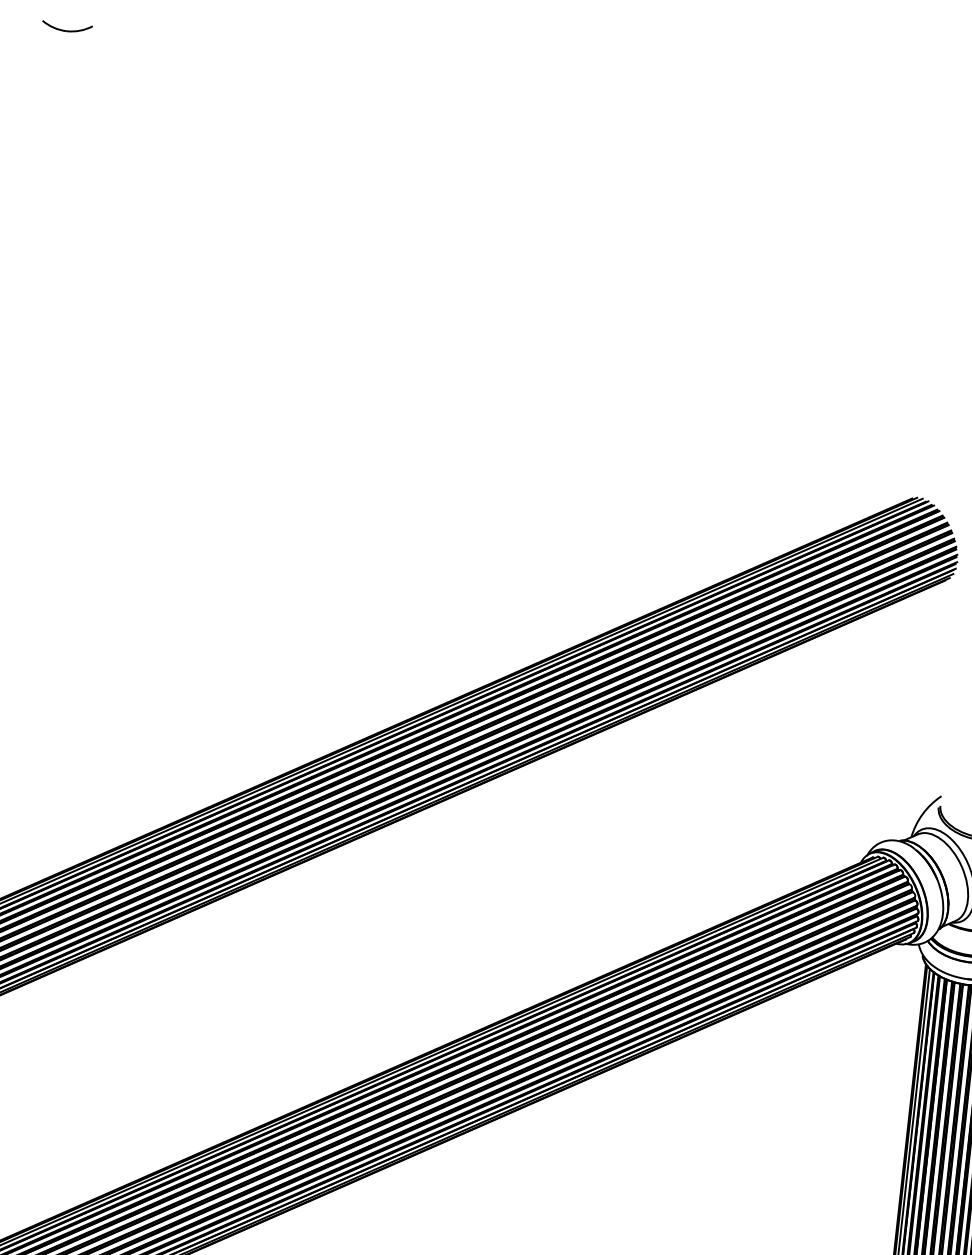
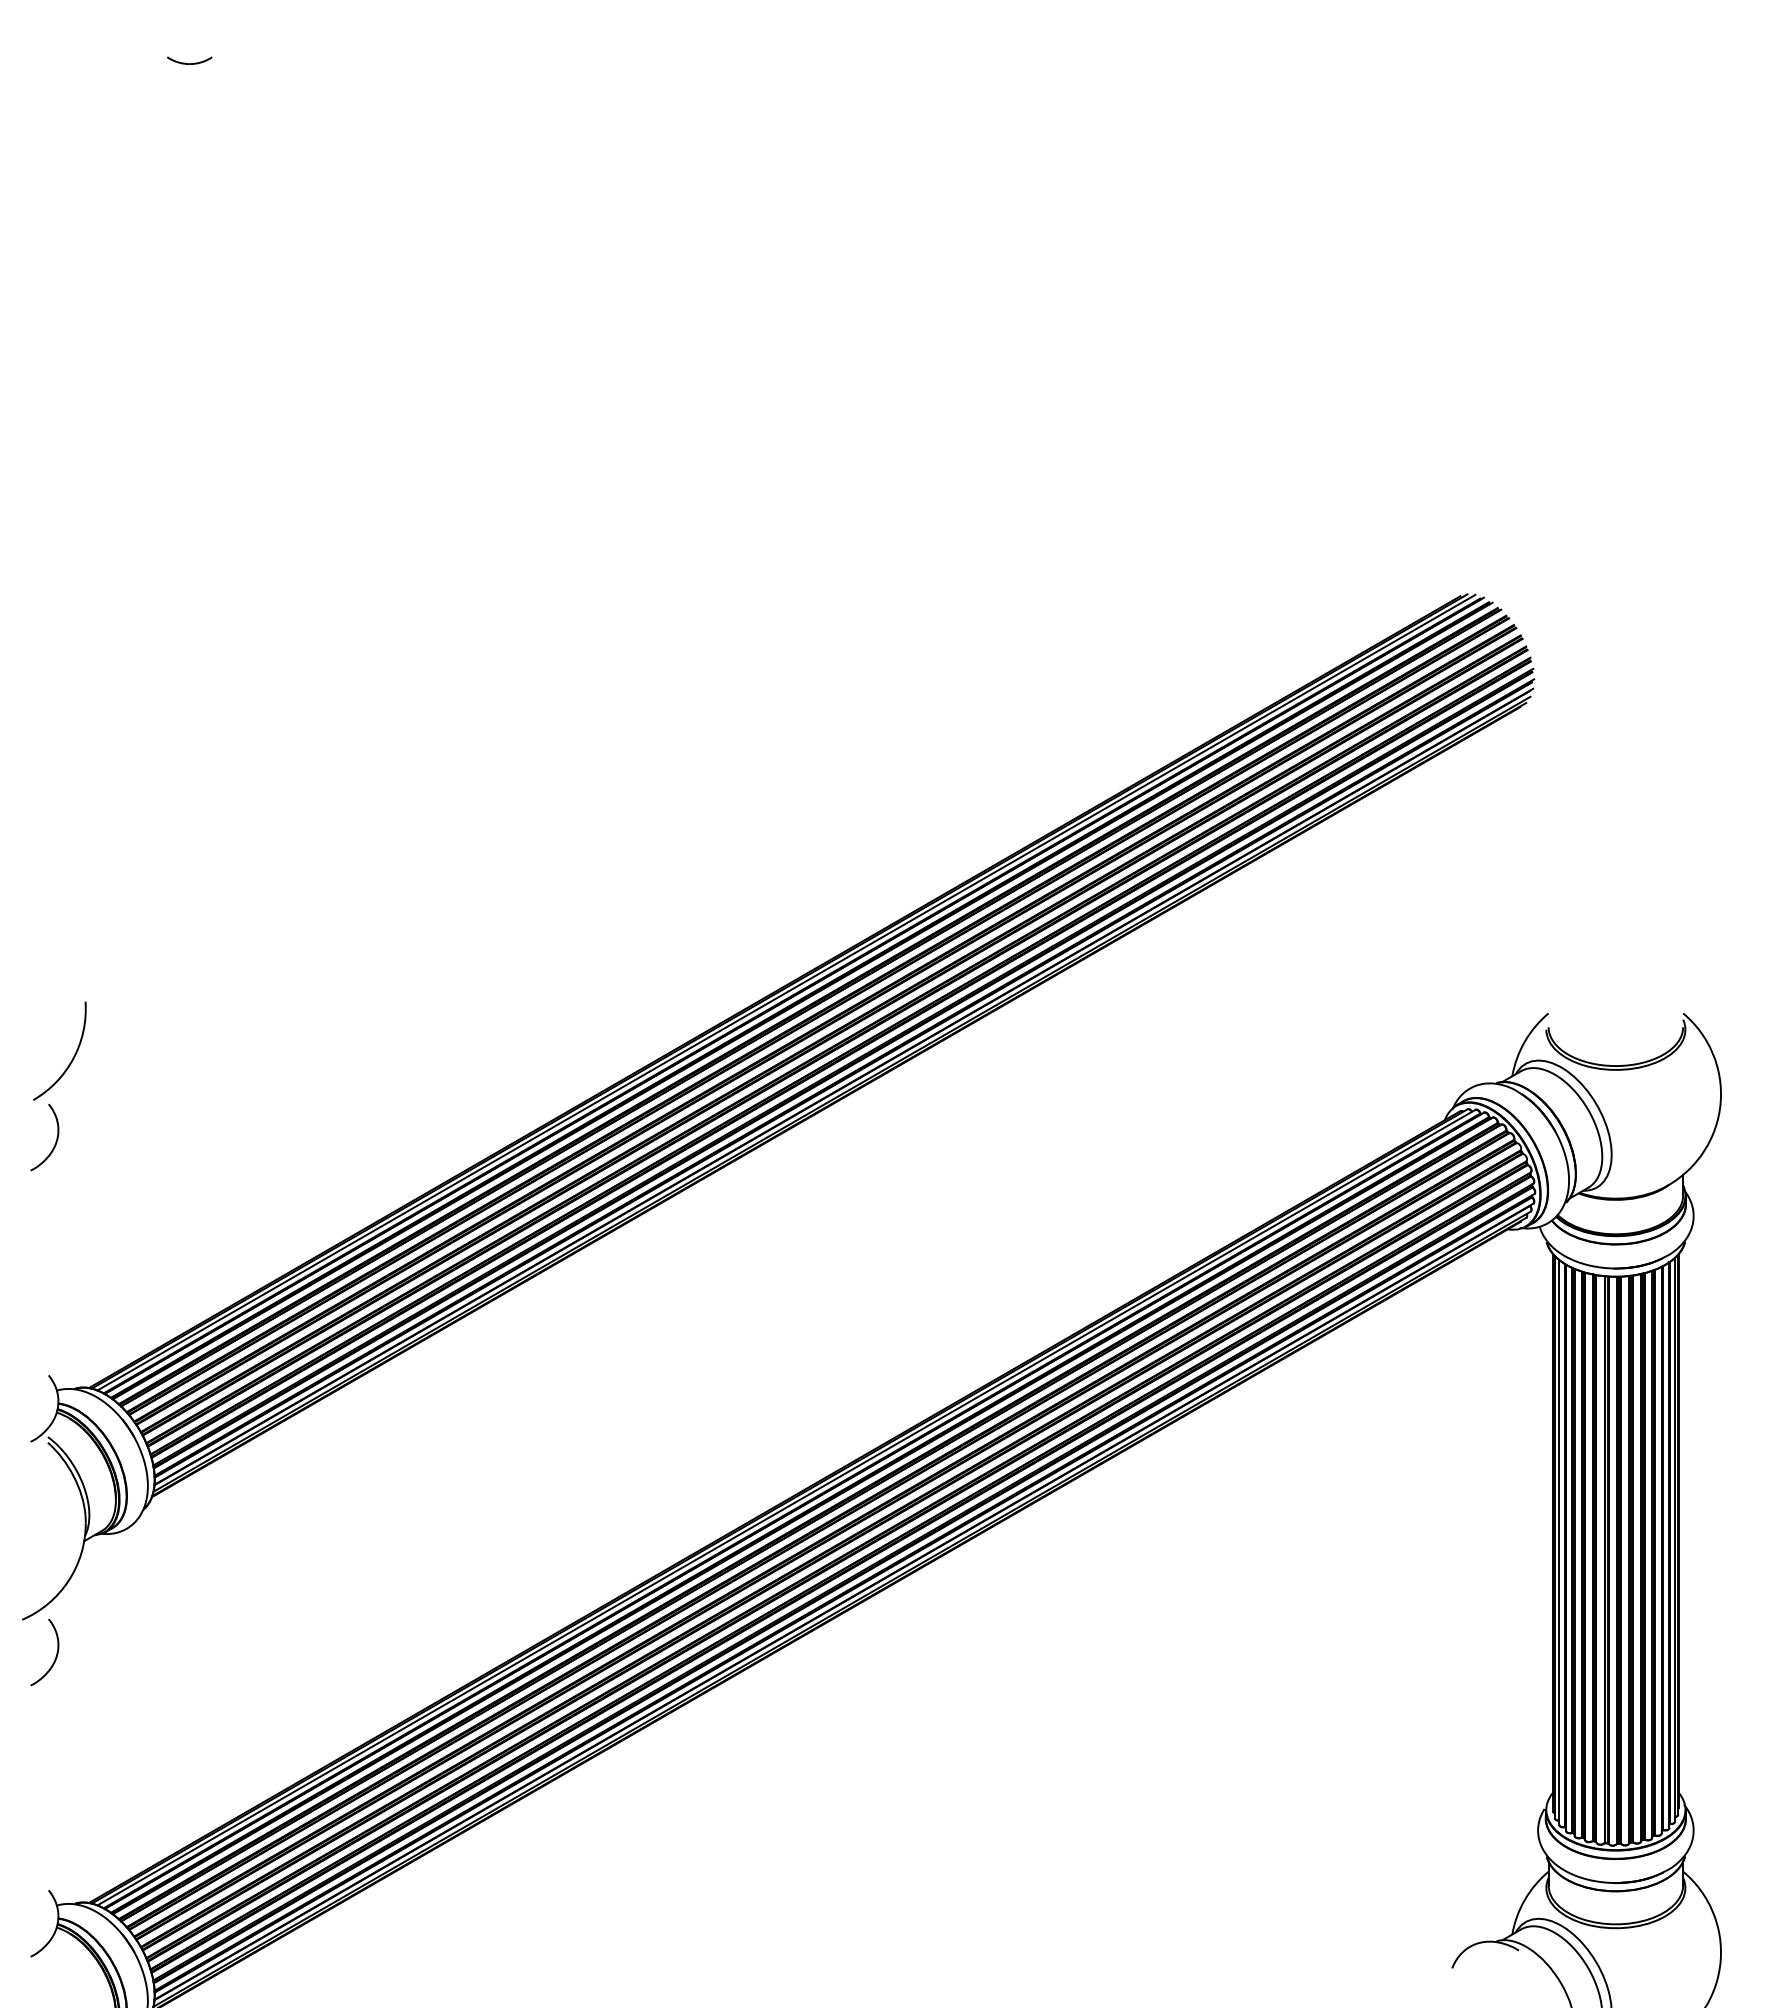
part: (67, 27) -> (189, 60), size x0.62

